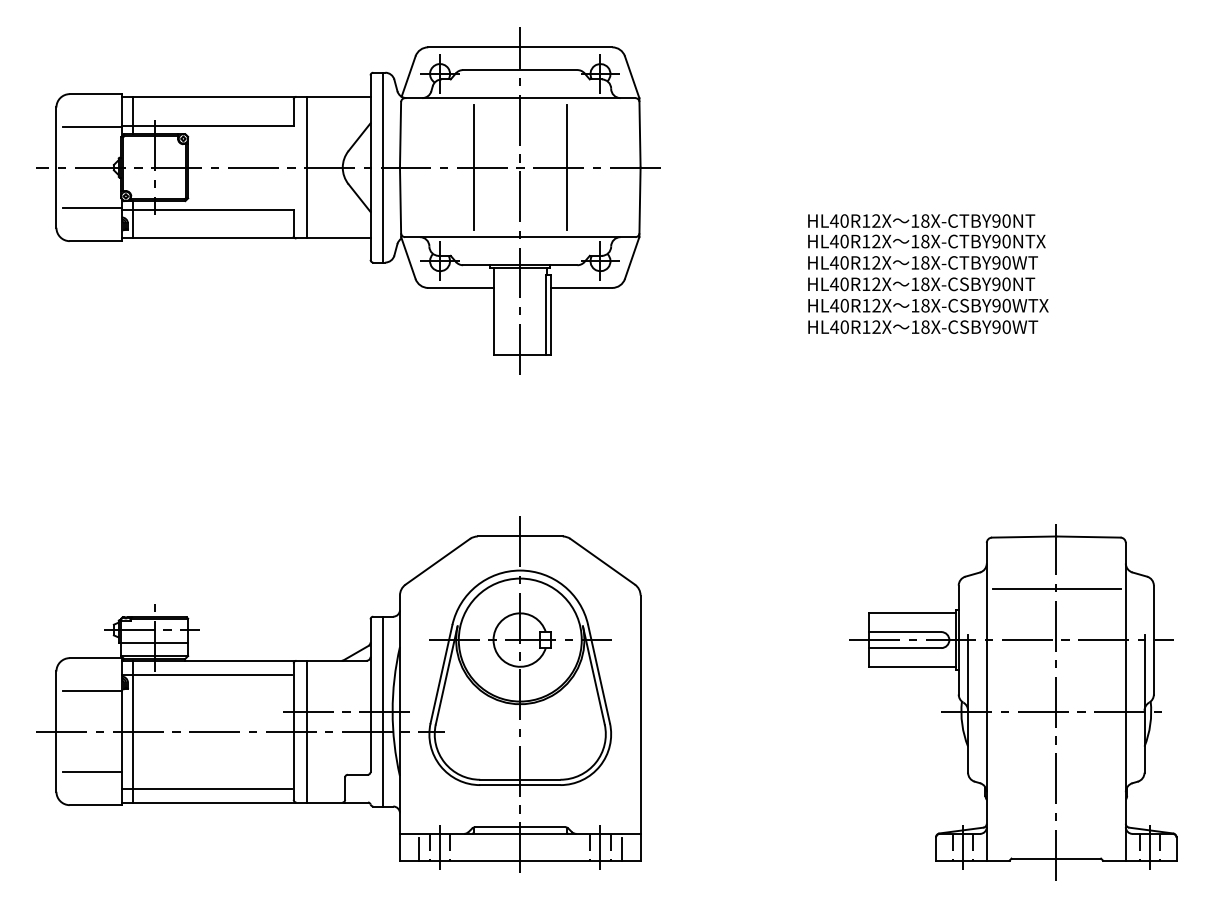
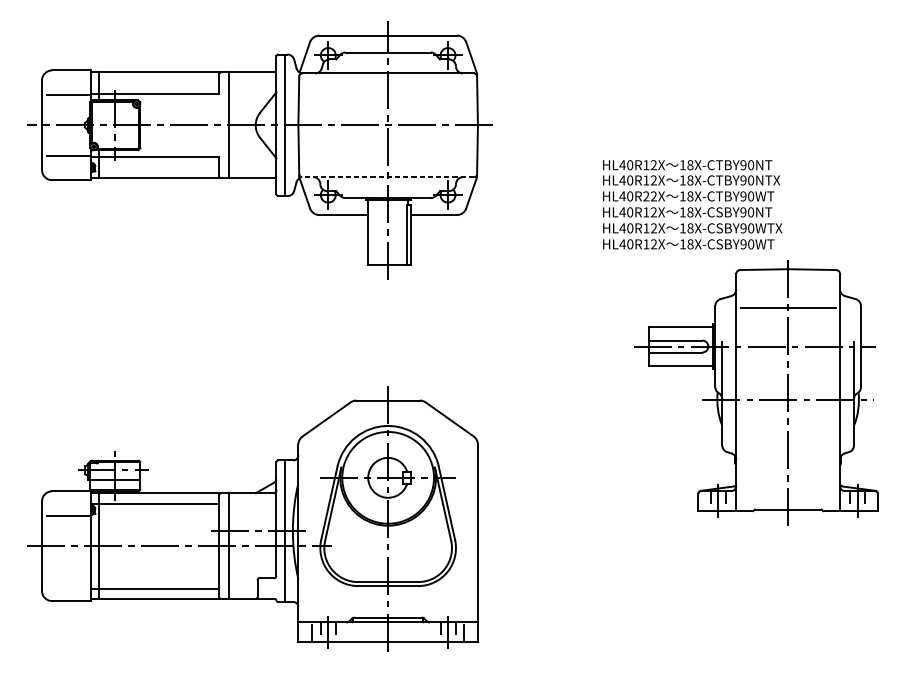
line: (473, 167) -> (353, 125), removed
line: (567, 167) -> (423, 125), removed
line: (519, 237) -> (387, 177), solid -> dashed
text: (866, 262) -> (646, 196), HL40R12X -> HL40R22X
part: (1013, 702) -> (756, 393), moved
line: (92, 772) -> (68, 576), removed

